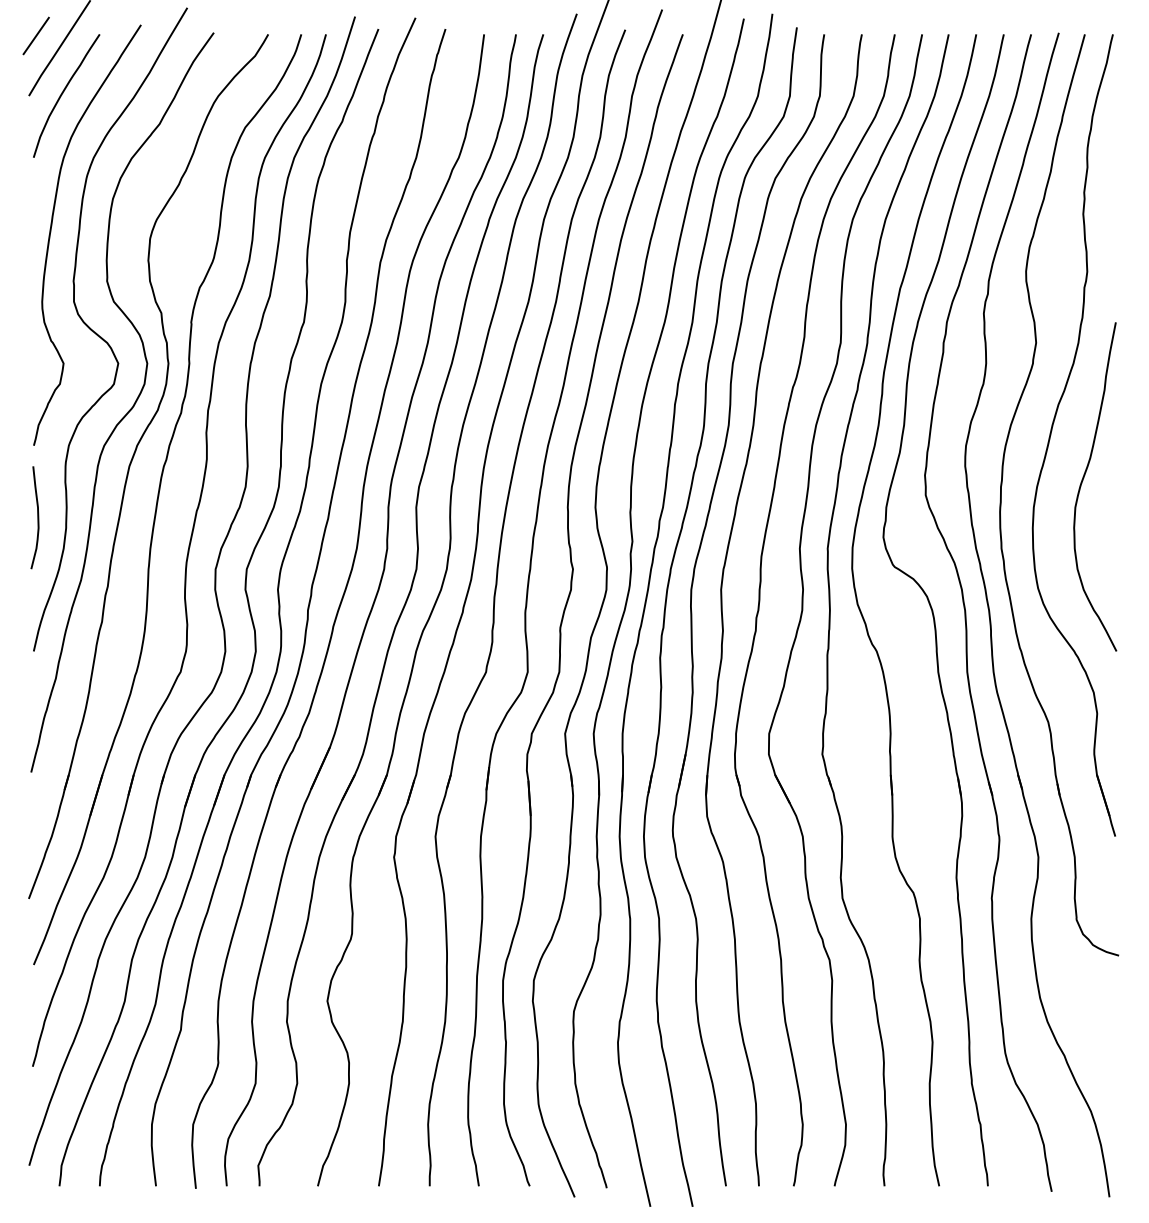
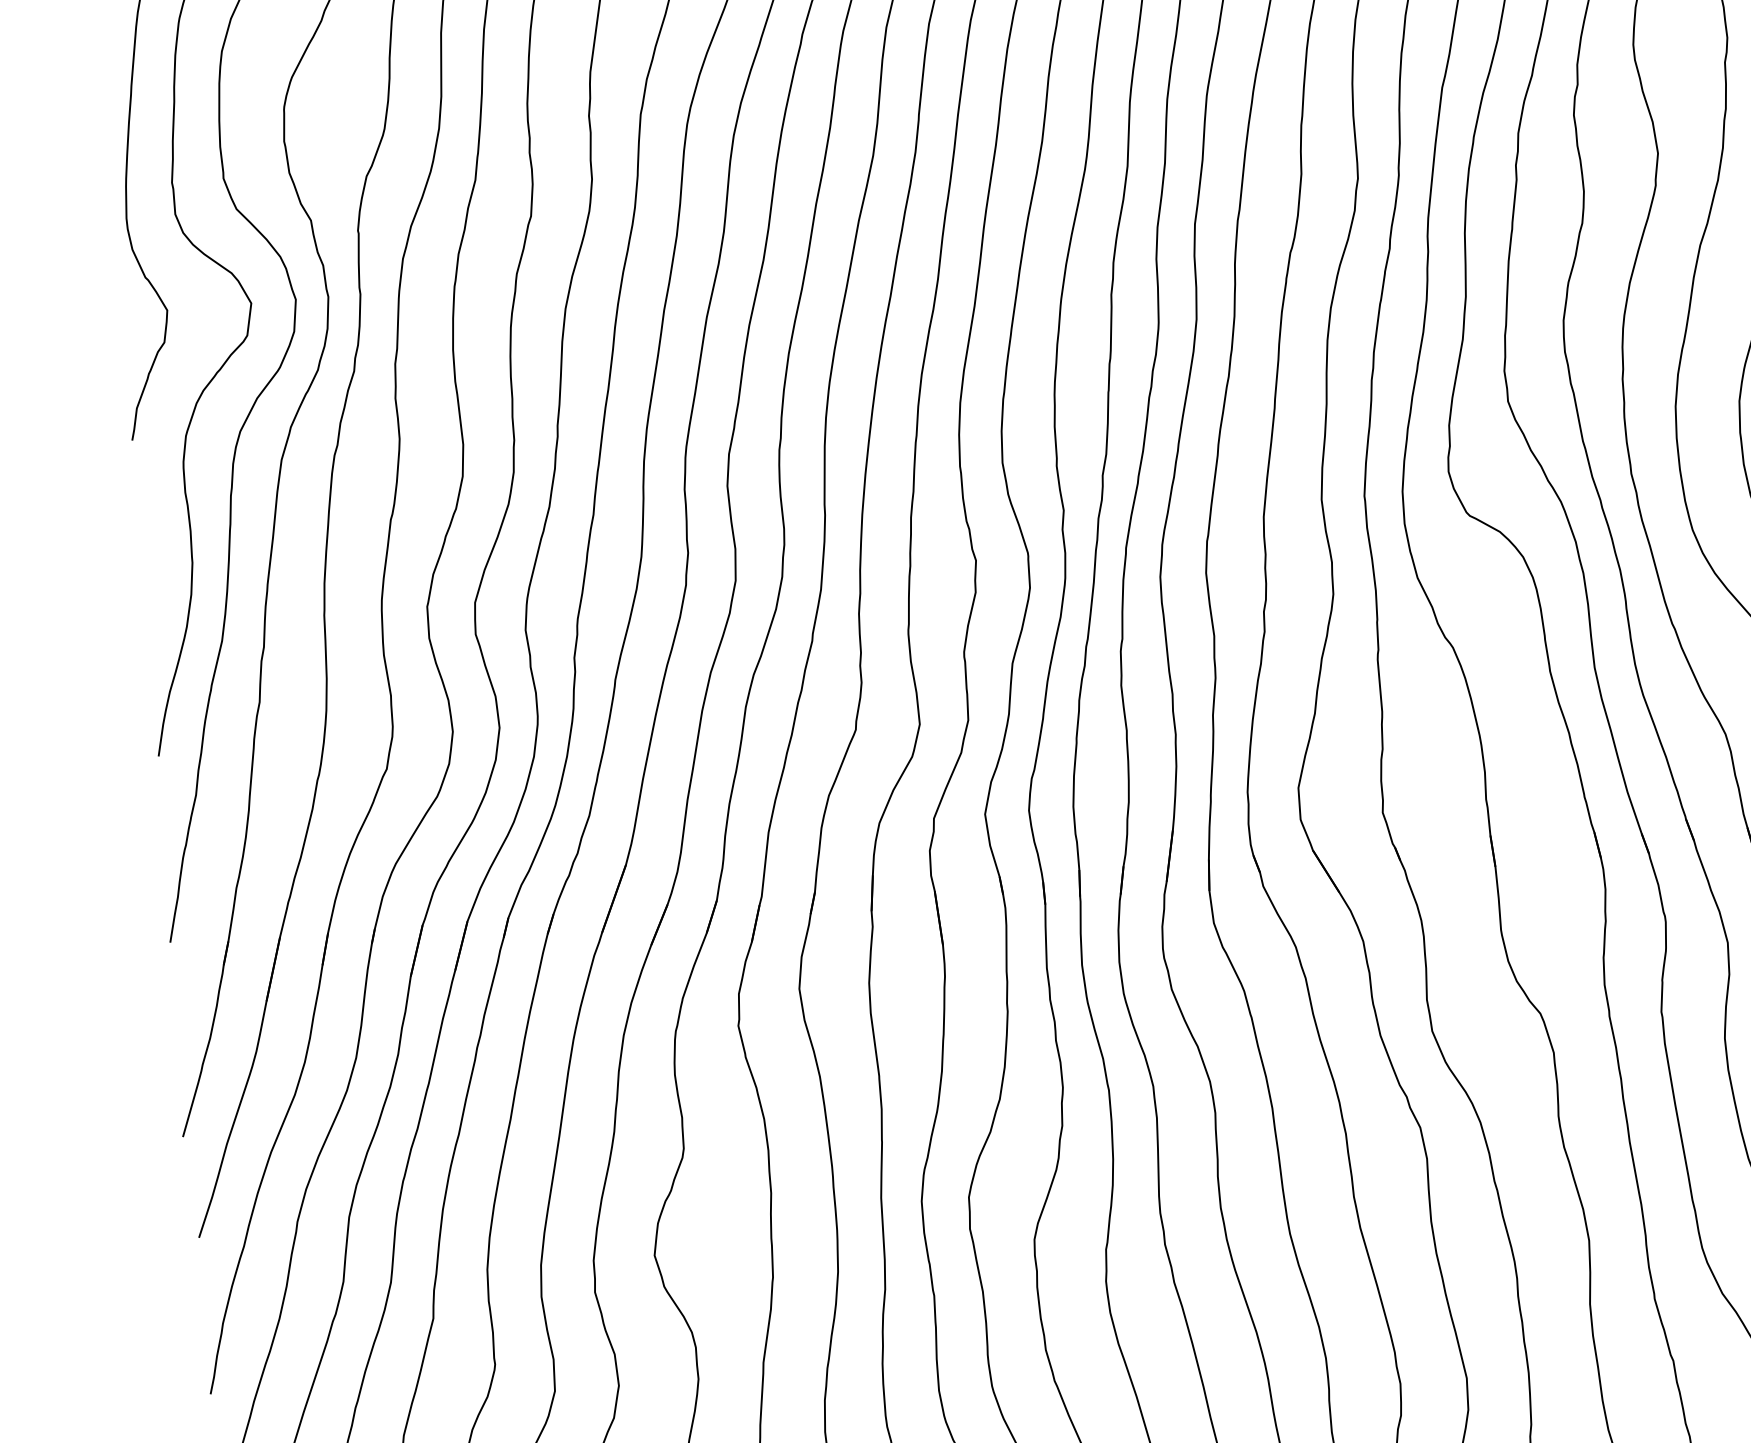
curve: (37, 517) -> (147, 550), removed

